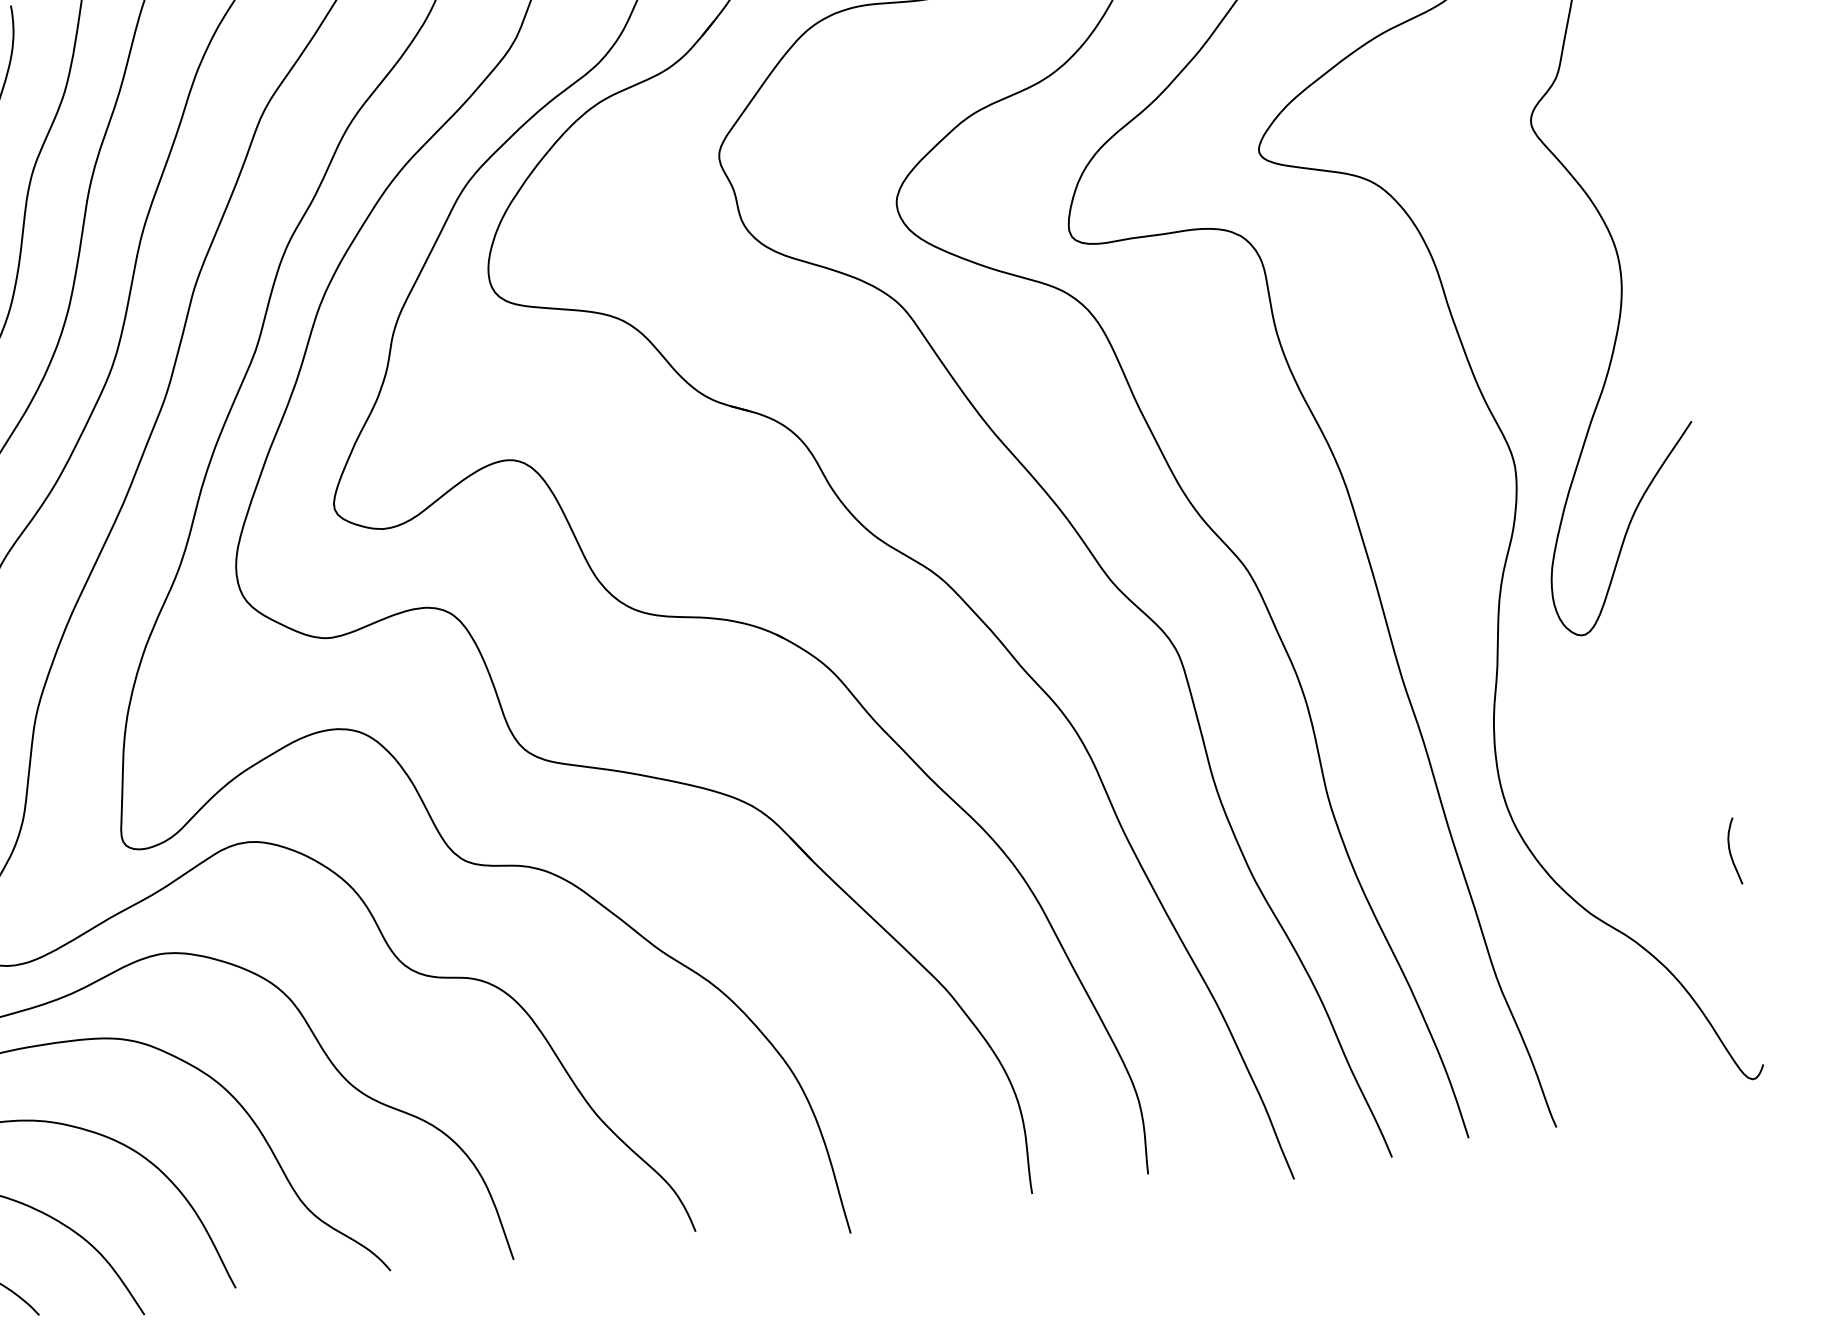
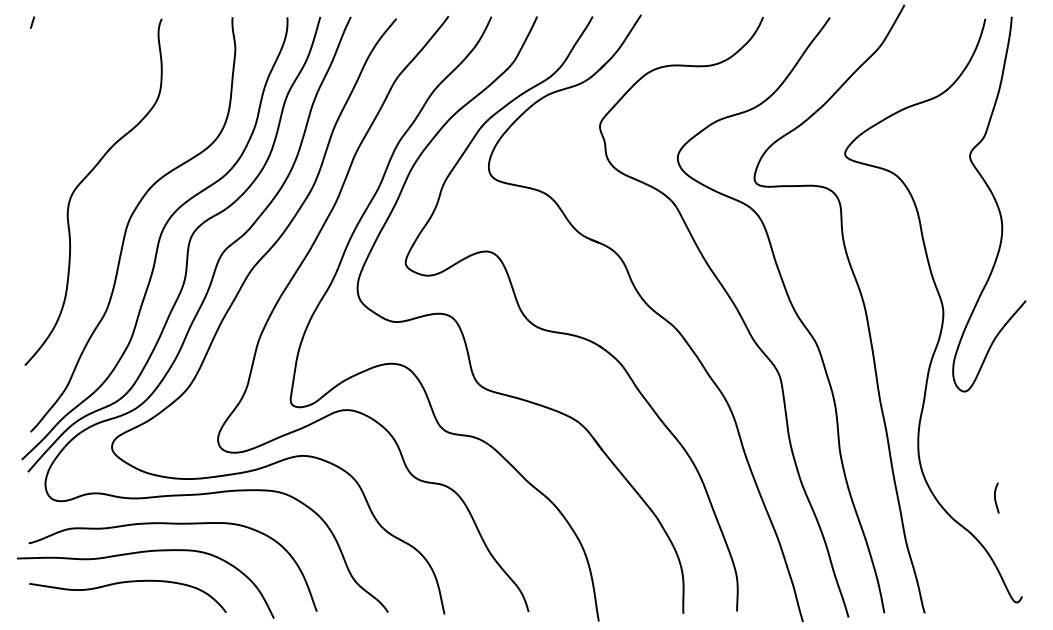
curve: (1730, 850) -> (995, 497), moved

